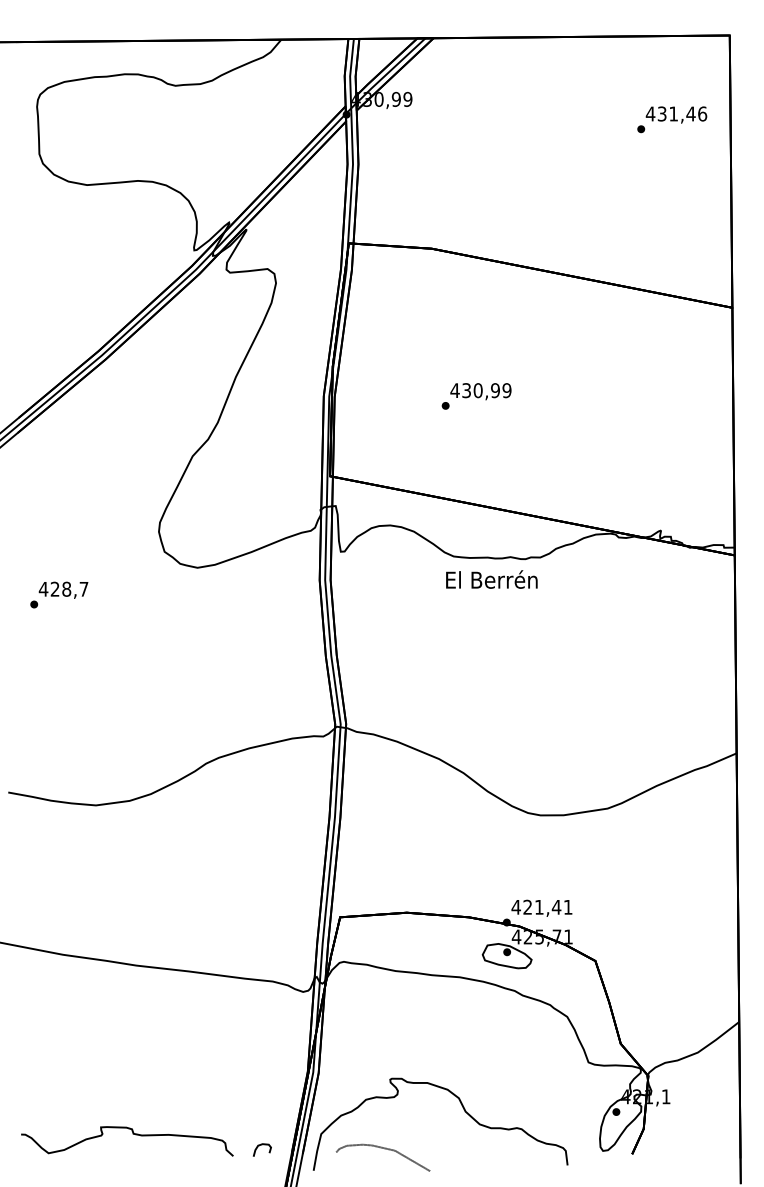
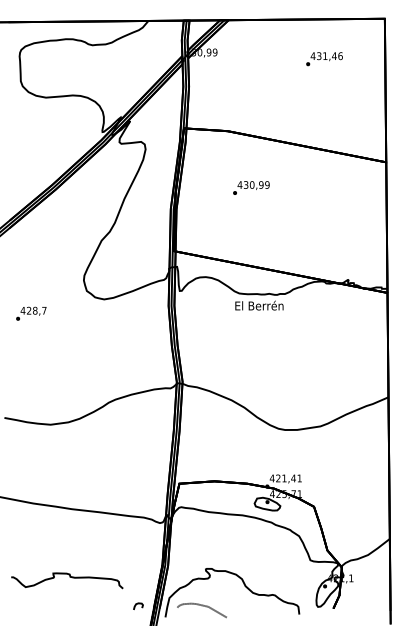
text: (672, 120) -> (324, 59), moved
text: (476, 395) -> (251, 187), moved
curve: (131, 1134) -> (69, 577), moved

